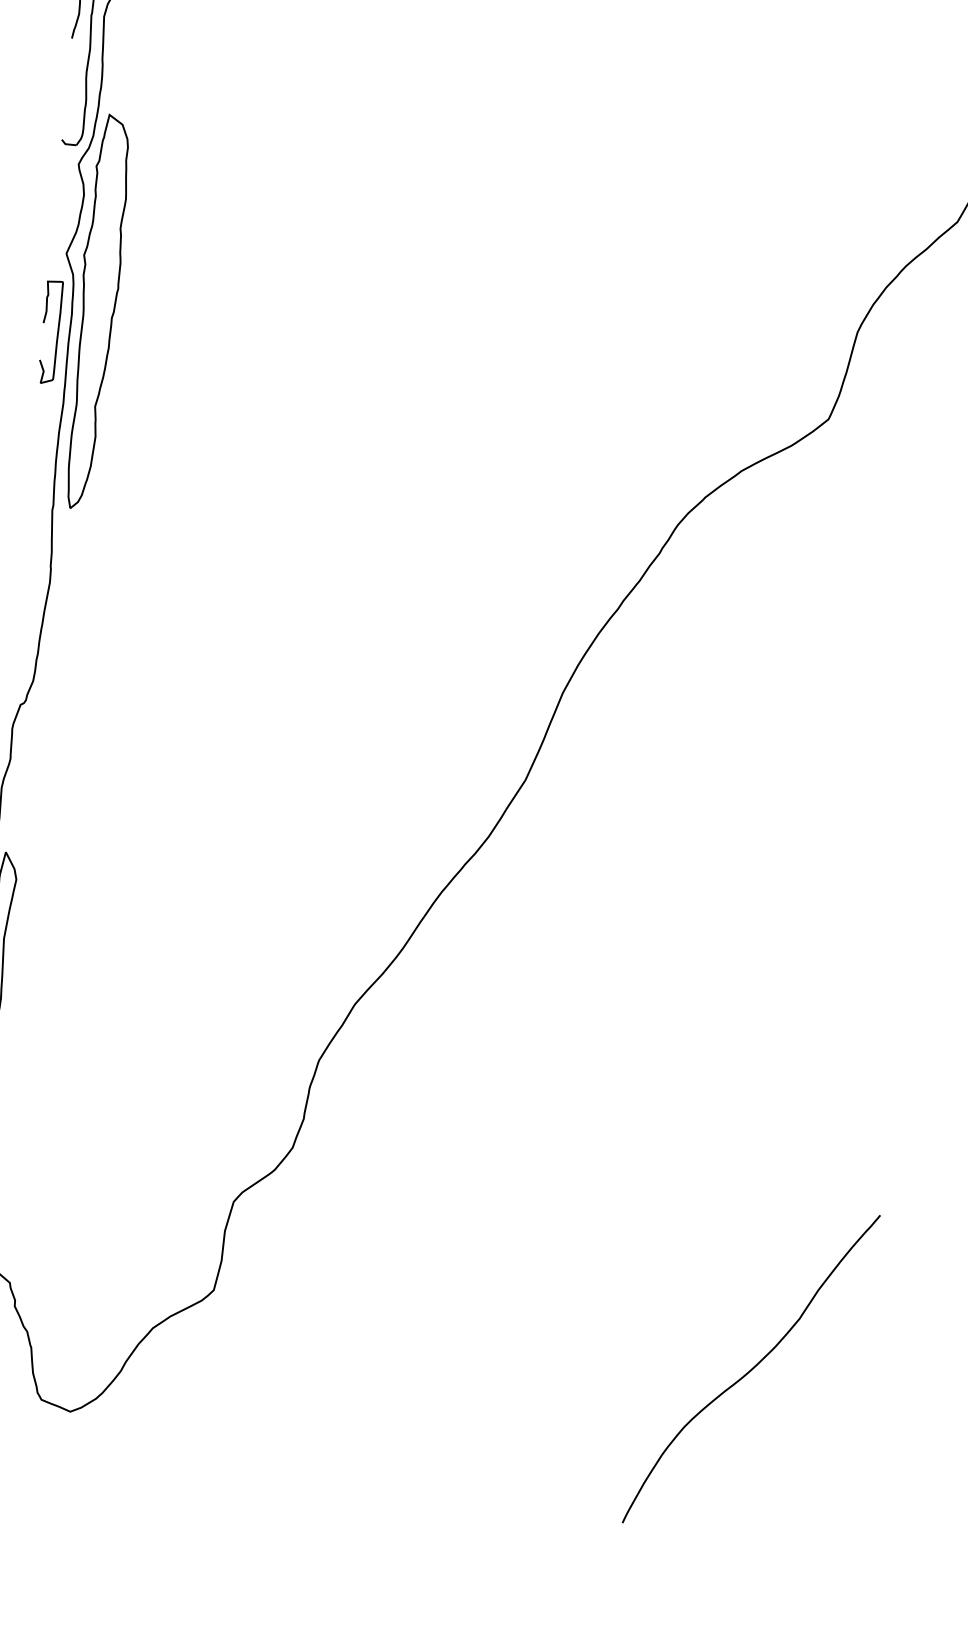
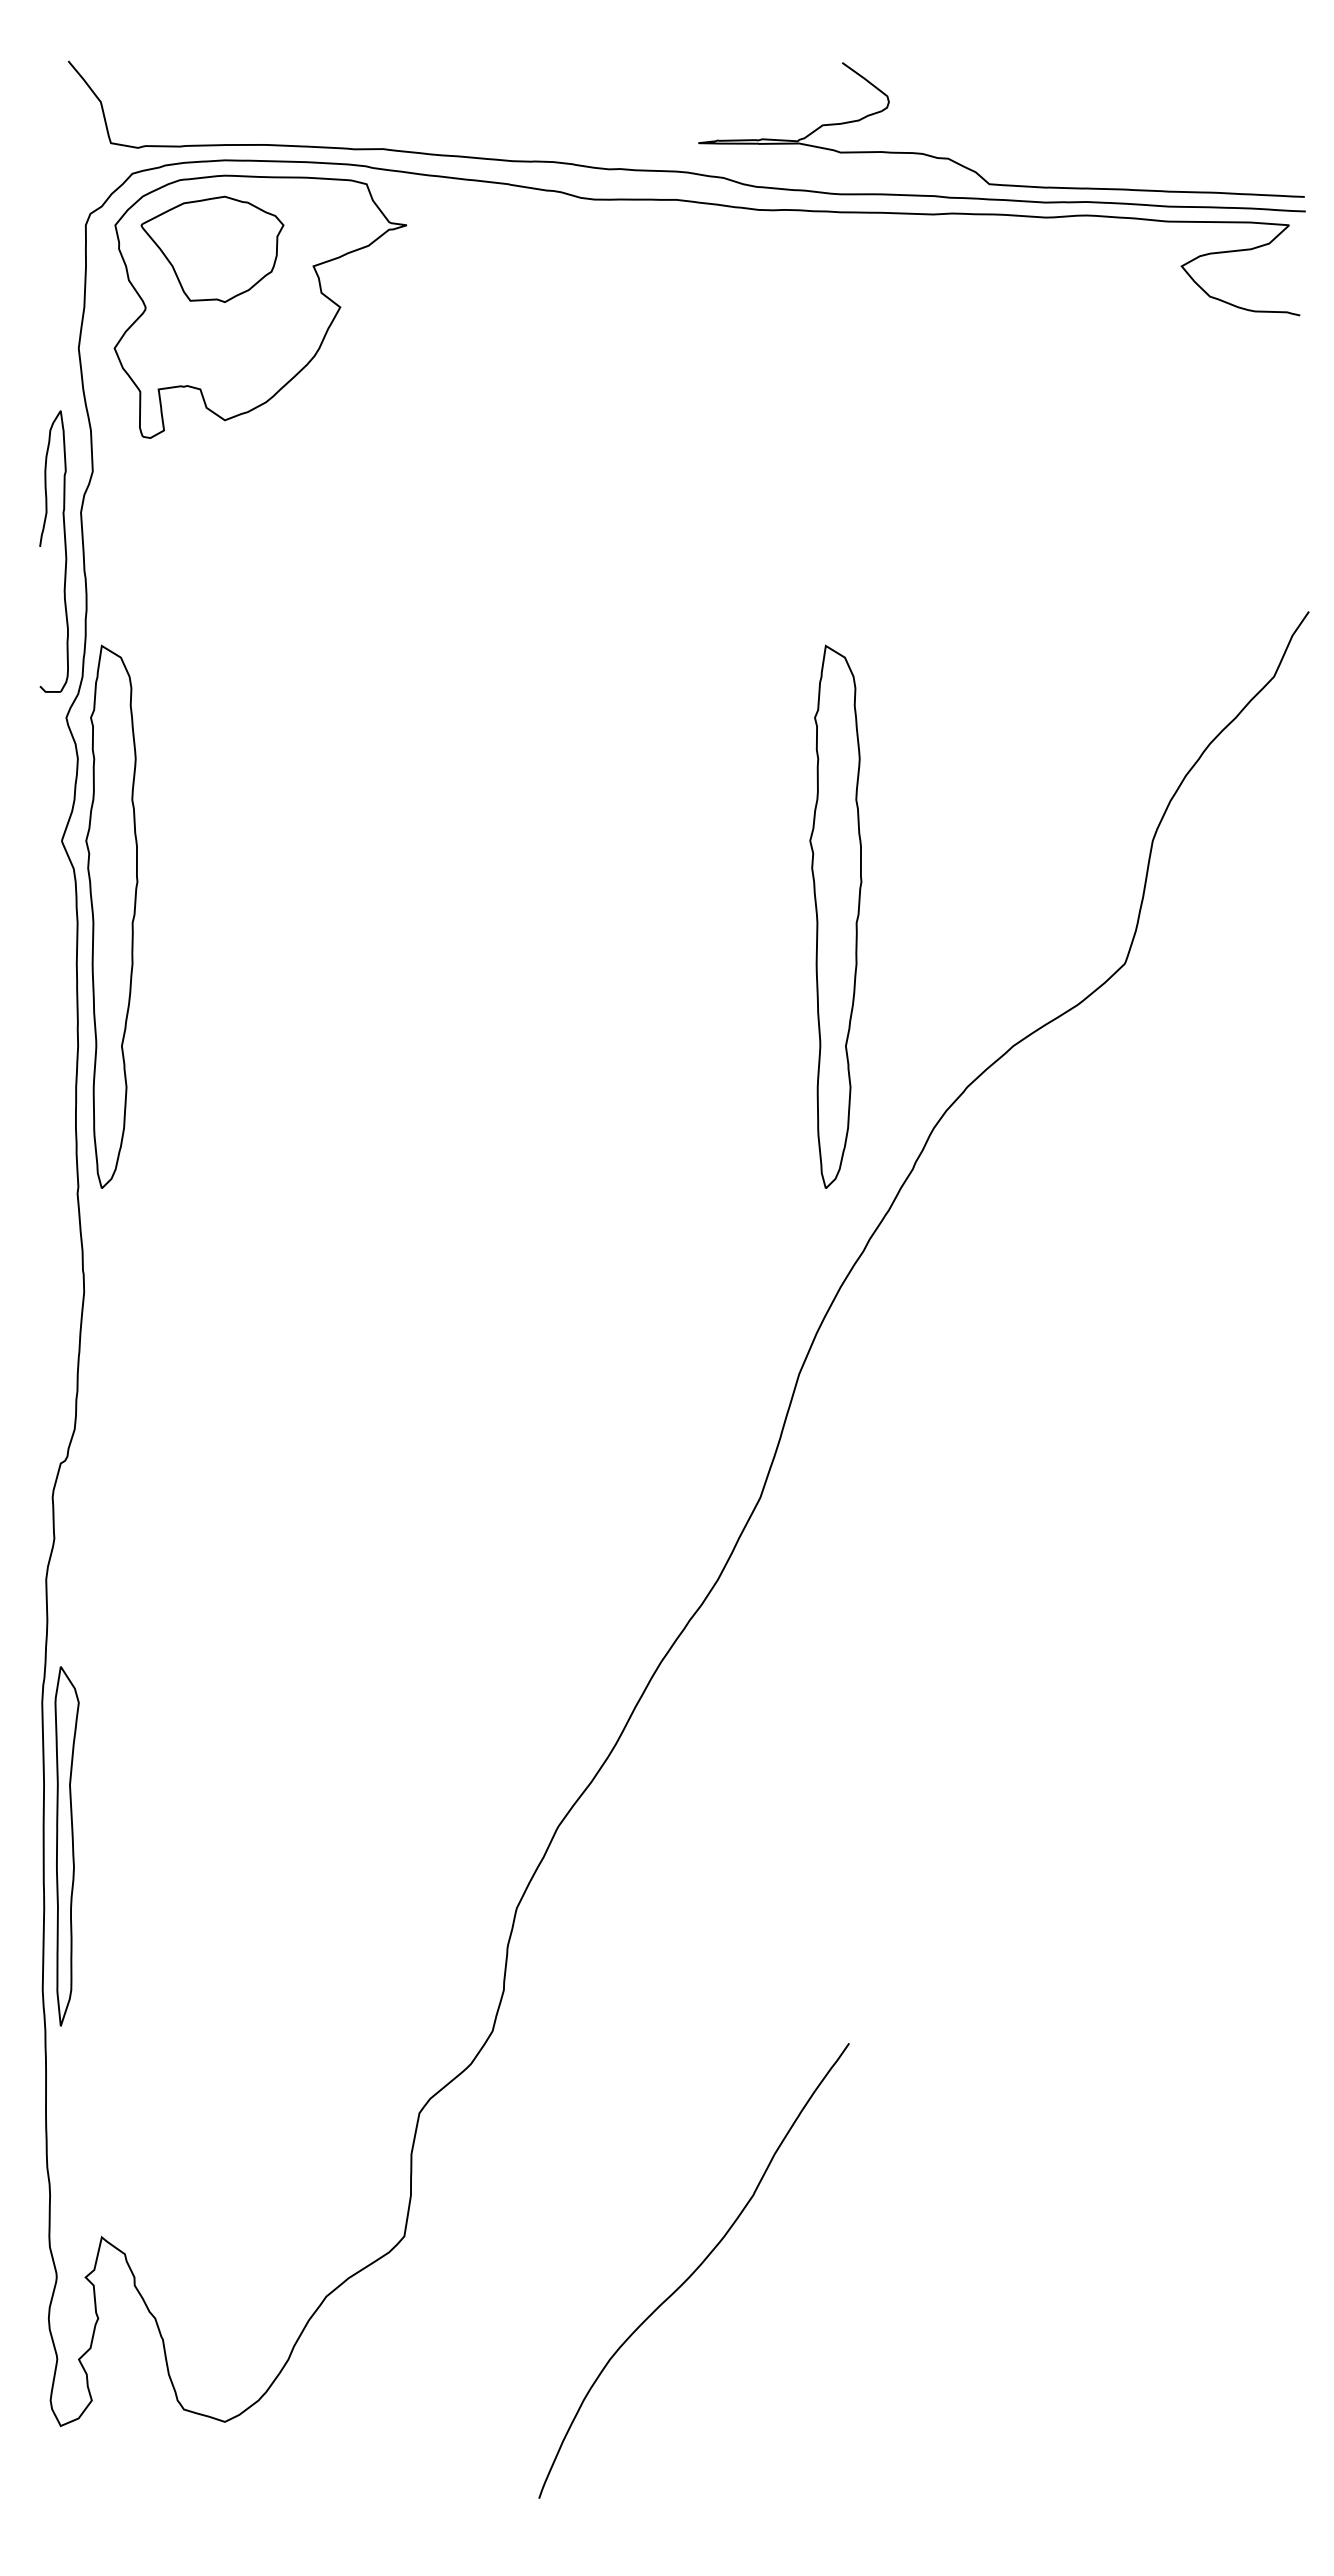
part: (57, 332) -> (60, 950), removed
part: (622, 364) -> (835, 916), added
curve: (751, 1368) -> (694, 2270), moved

